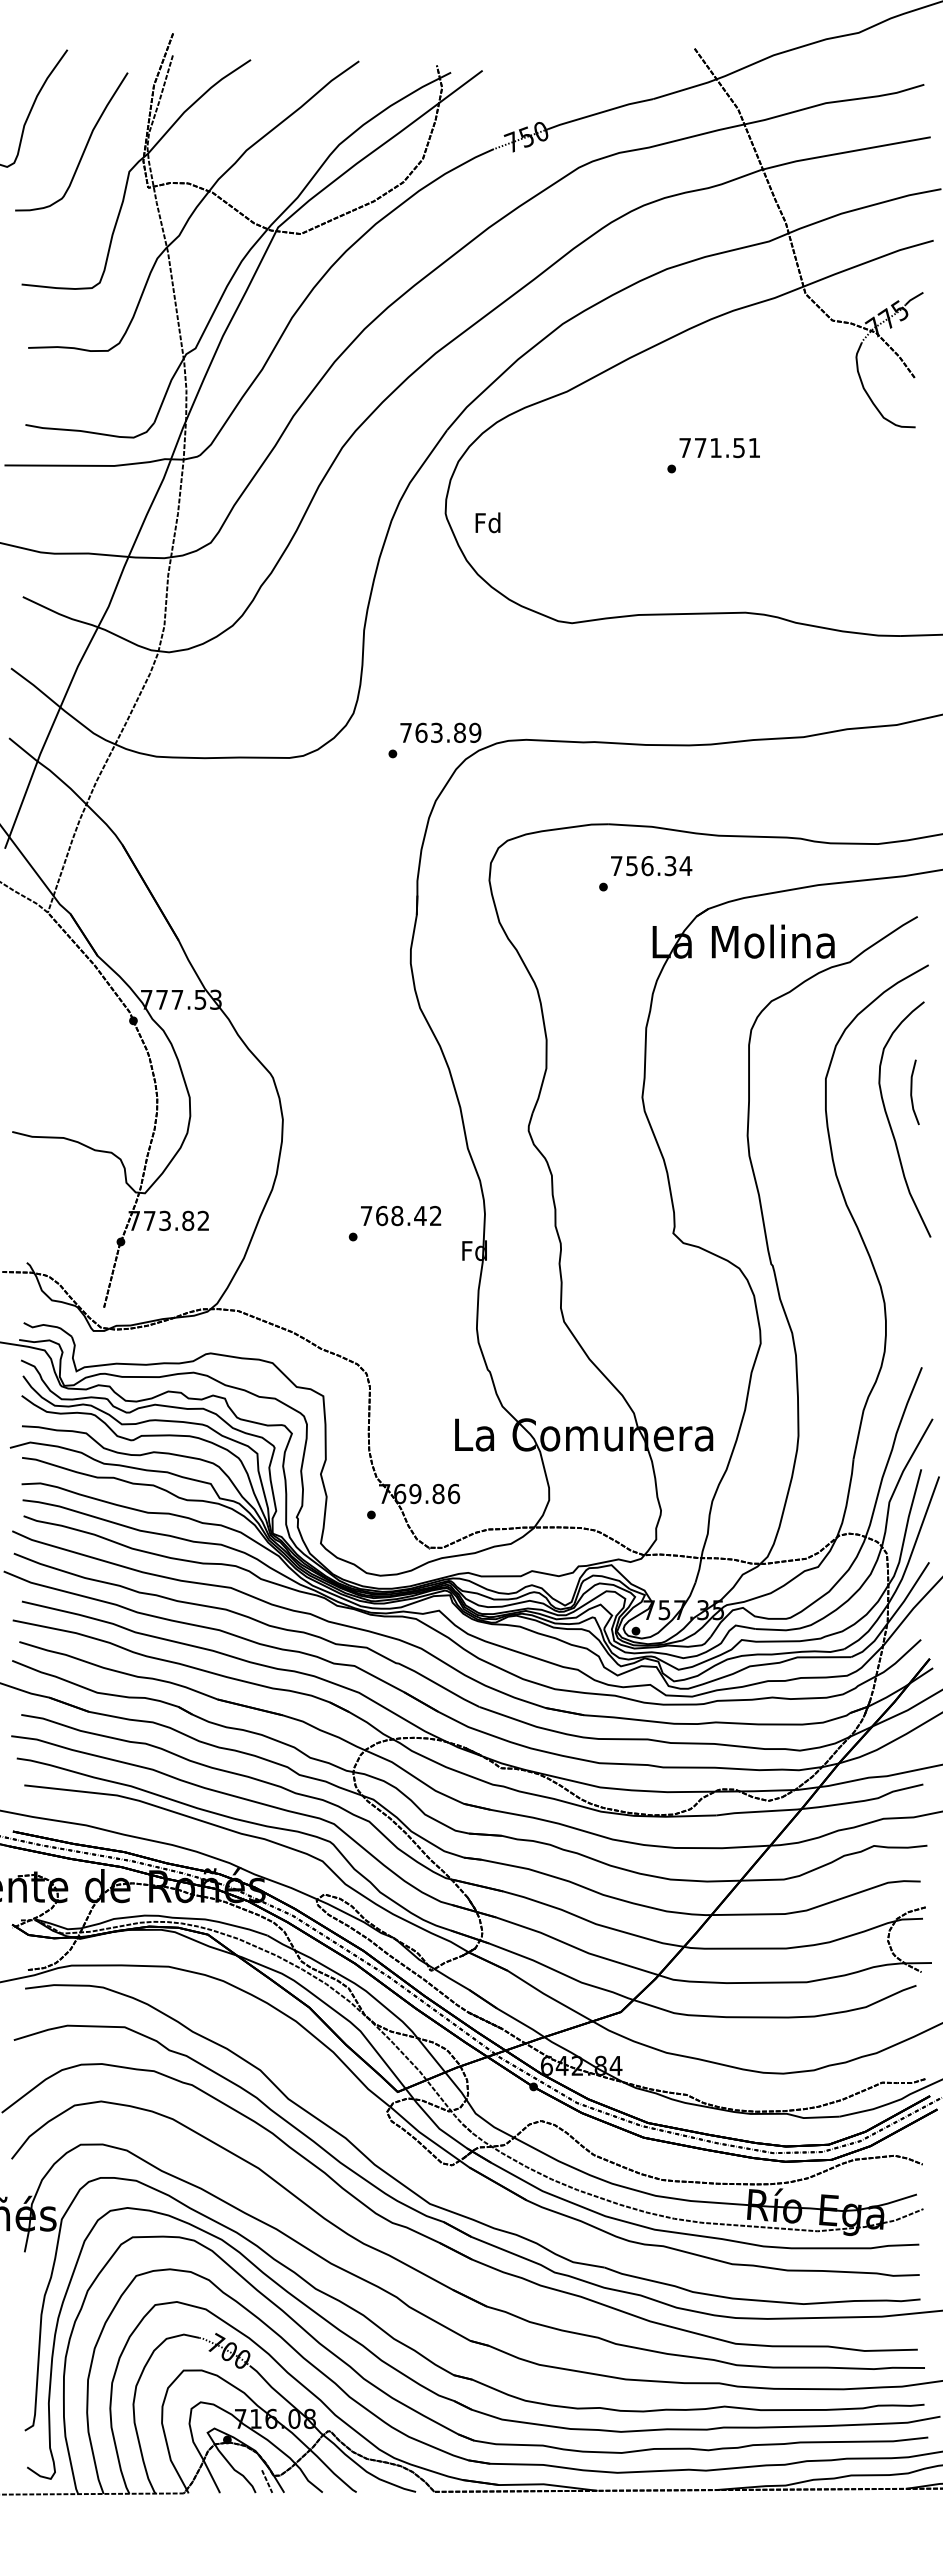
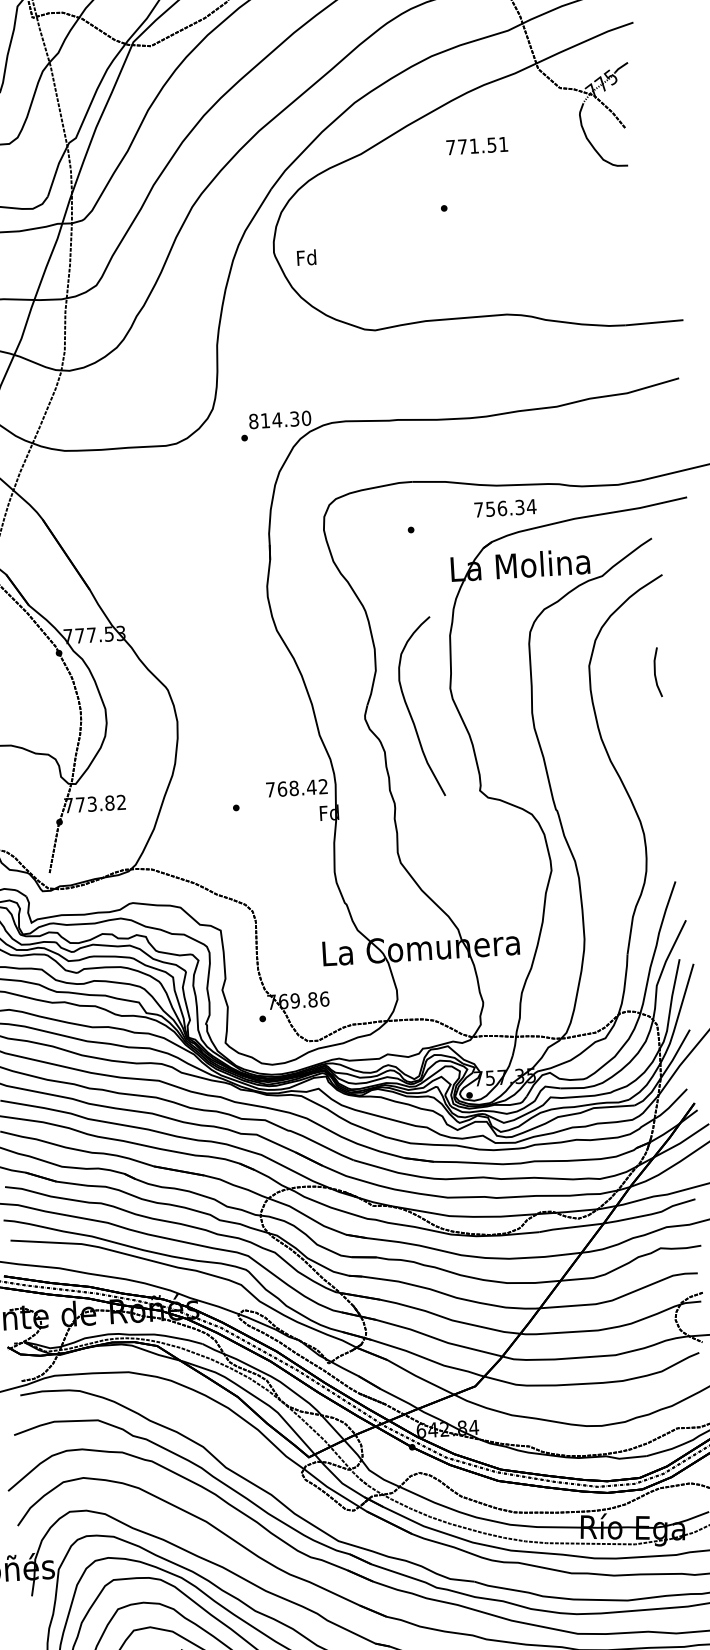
text: (719, 448) -> (477, 146), moved
text: (440, 732) -> (279, 419), 763.89 -> 814.30
text: (651, 866) -> (505, 508), moved
curve: (890, 1122) -> (409, 710), moved
text: (401, 1215) -> (297, 787), moved

